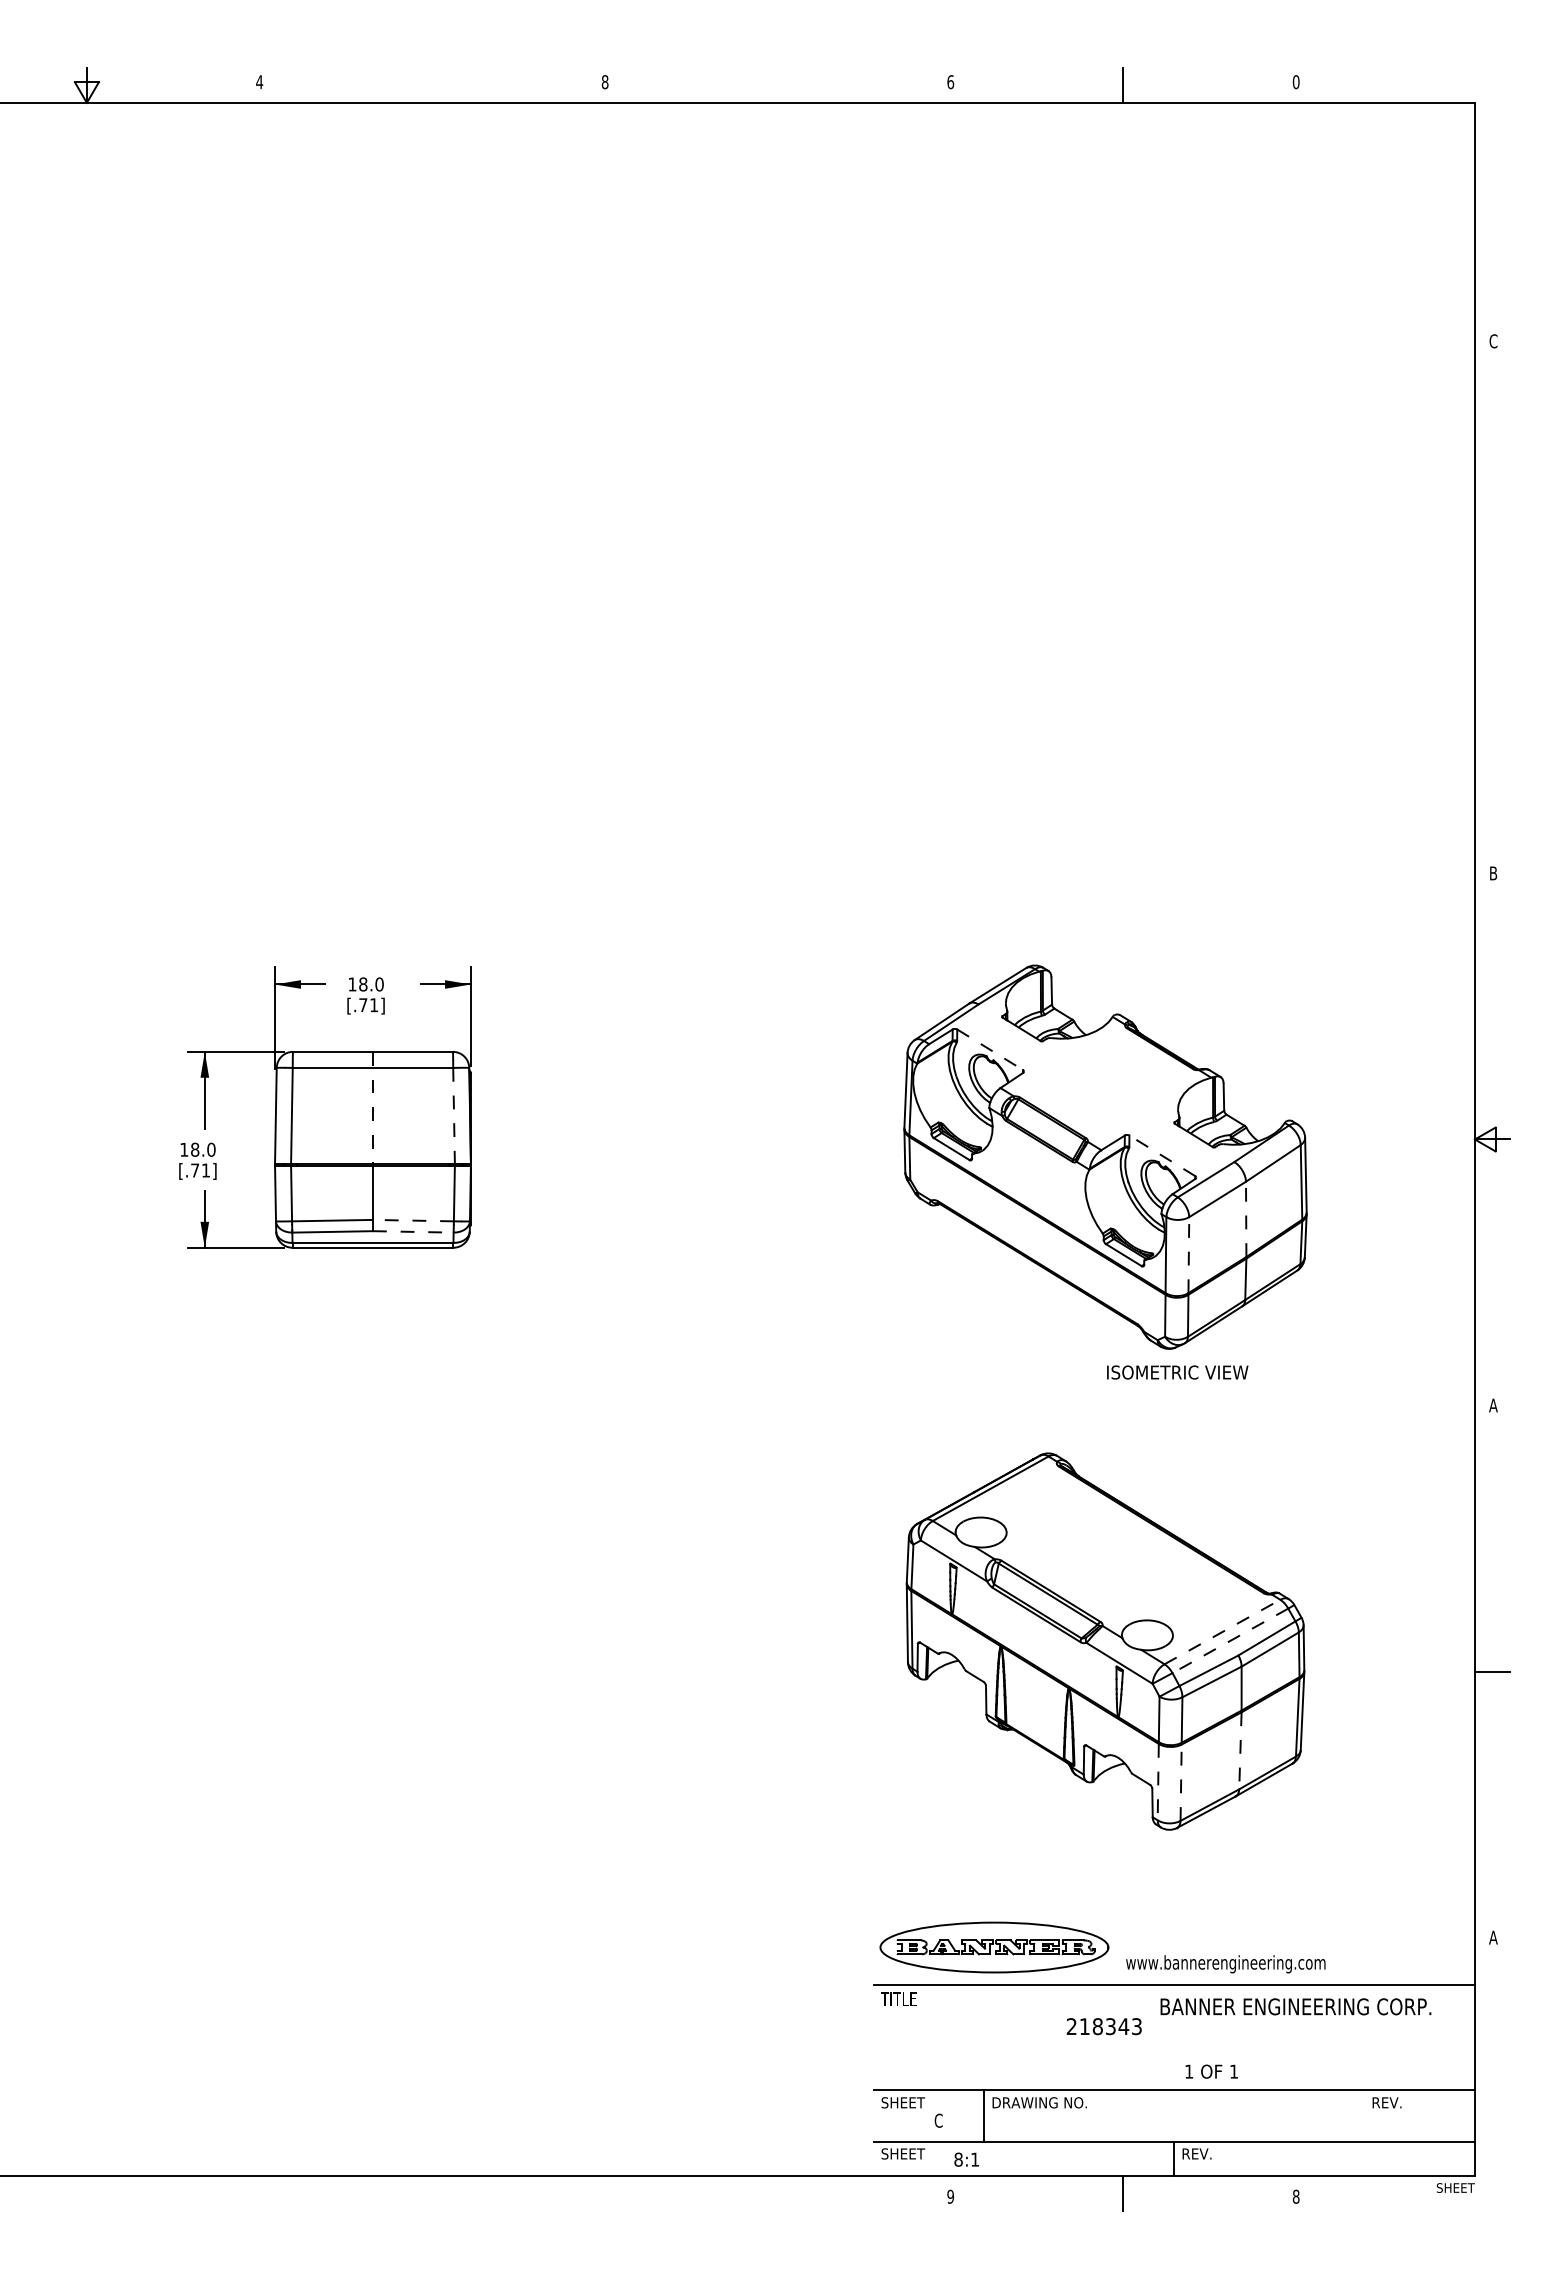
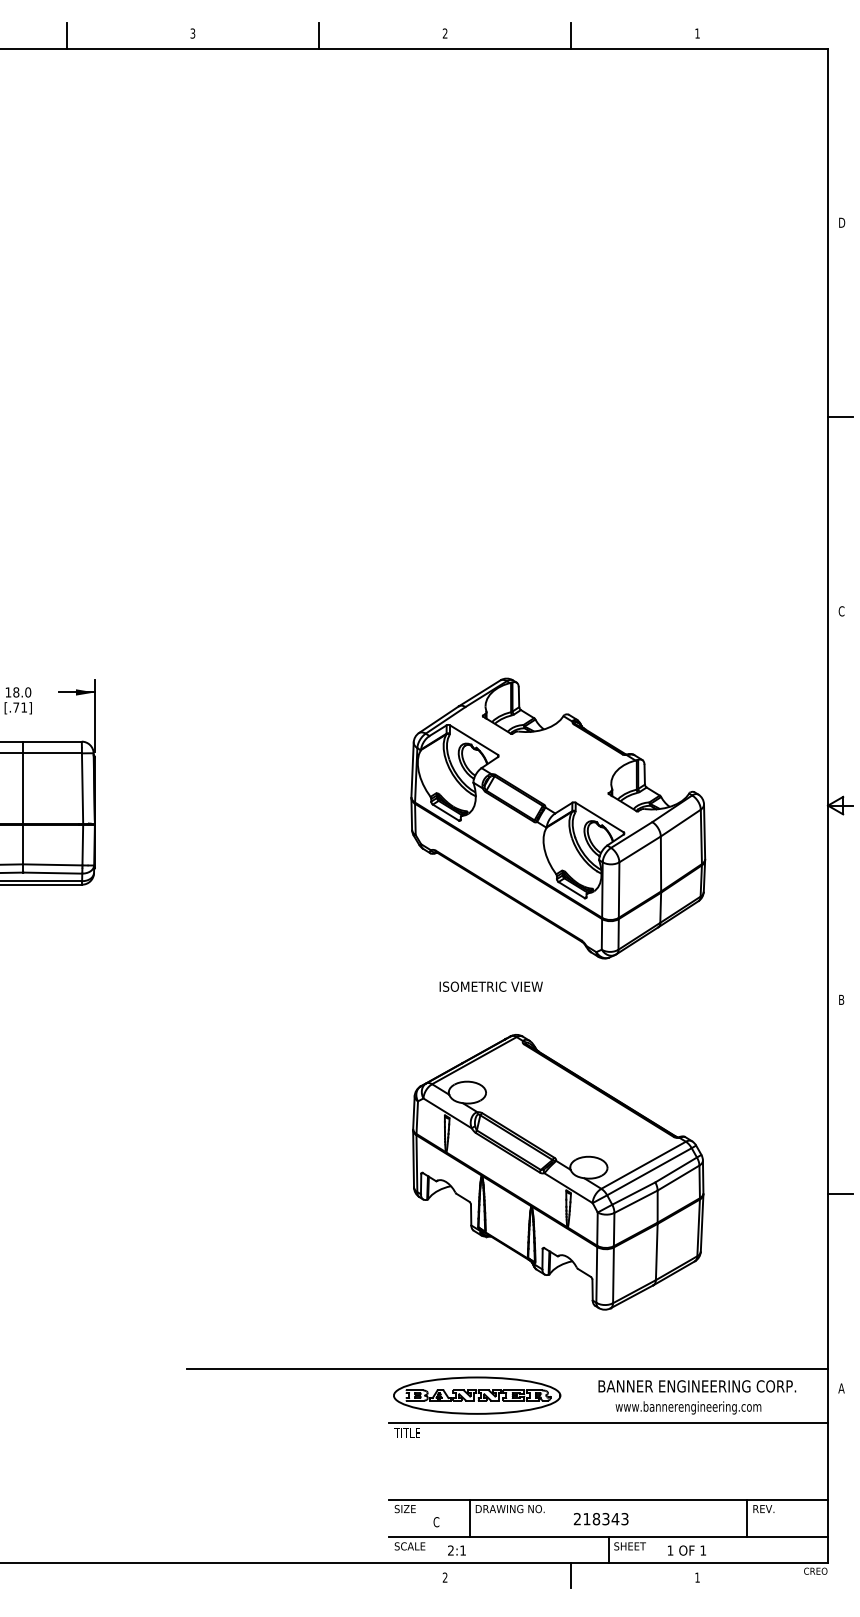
text: (604, 82) -> (192, 33), 8 -> 3
text: (950, 82) -> (445, 33), 6 -> 2
text: (1295, 82) -> (696, 33), 0 -> 1
line: (432, 85) -> (66, 36), added
line: (777, 85) -> (318, 36), added
text: (1493, 341) -> (841, 222), C -> D
line: (1491, 607) -> (840, 417), added
text: (1493, 873) -> (841, 611), B -> C
line: (990, 1049) -> (474, 739), dashed -> solid
line: (372, 1108) -> (23, 783), dashed -> solid
line: (454, 1116) -> (82, 788), dashed -> solid
line: (1162, 1155) -> (599, 817), dashed -> solid
line: (1246, 1219) -> (661, 864), dashed -> solid
line: (412, 1220) -> (52, 864), dashed -> solid
line: (413, 1231) -> (52, 872), dashed -> solid
line: (1188, 1254) -> (618, 889), dashed -> solid
text: (1177, 1372) -> (491, 986), moved
text: (1493, 1405) -> (841, 999), A -> B
line: (1222, 1631) -> (643, 1164), dashed -> solid
line: (1229, 1641) -> (648, 1172), dashed -> solid
line: (1240, 1750) -> (656, 1251), dashed -> solid
line: (1158, 1782) -> (596, 1275), dashed -> solid
line: (1181, 1782) -> (613, 1275), dashed -> solid
line: (1035, 1910) -> (507, 1368), added
text: (1225, 1964) -> (688, 1408), moved
text: (1295, 2006) -> (696, 1386), moved
text: (1103, 2026) -> (600, 1519), moved
text: (1211, 2071) -> (686, 1550), moved
text: (908, 2102) -> (414, 1508), SHEET -> SIZE
line: (1364, 2115) -> (747, 1518), added
text: (907, 2153) -> (413, 1546), SHEET -> SCALE
text: (1203, 2153) -> (629, 1546), REV. -> SHEET
text: (958, 2159) -> (450, 1550), 8:1 -> 2:1
text: (1455, 2187) -> (813, 1570), SHEET -> CREO
text: (950, 2196) -> (445, 1577), 9 -> 2
text: (1295, 2196) -> (696, 1577), 8 -> 1

